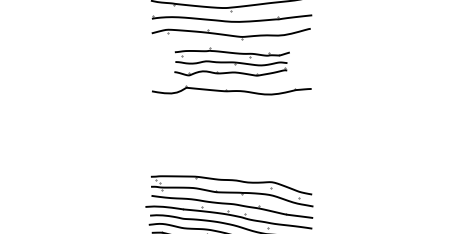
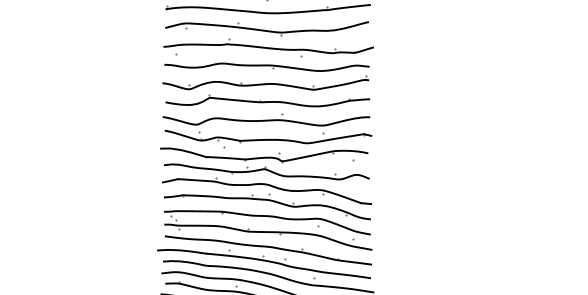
part: (231, 61) -> (267, 64), size x1.43
part: (230, 141) -> (266, 166), added

